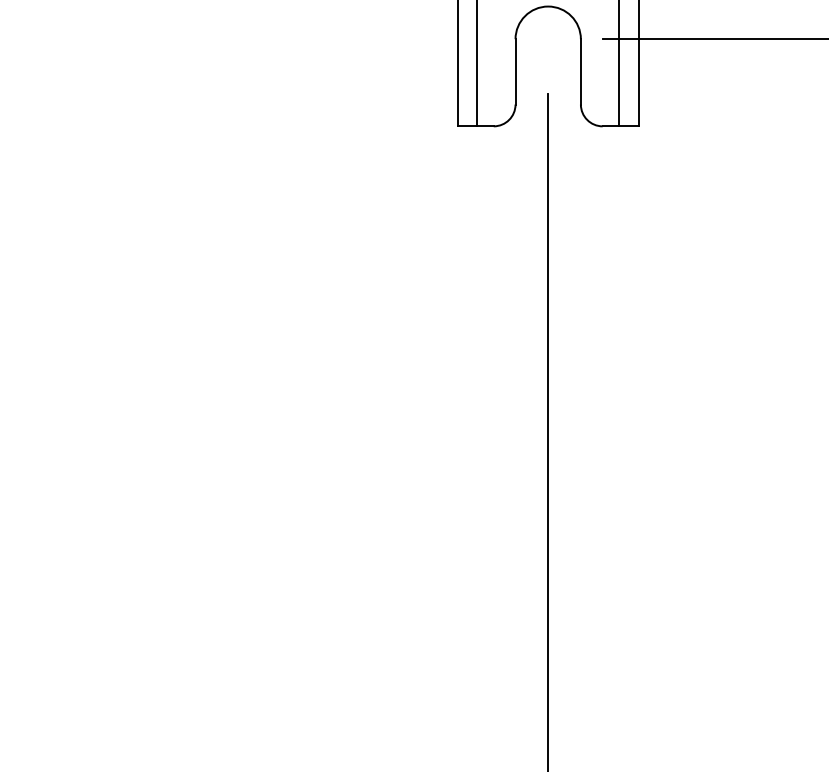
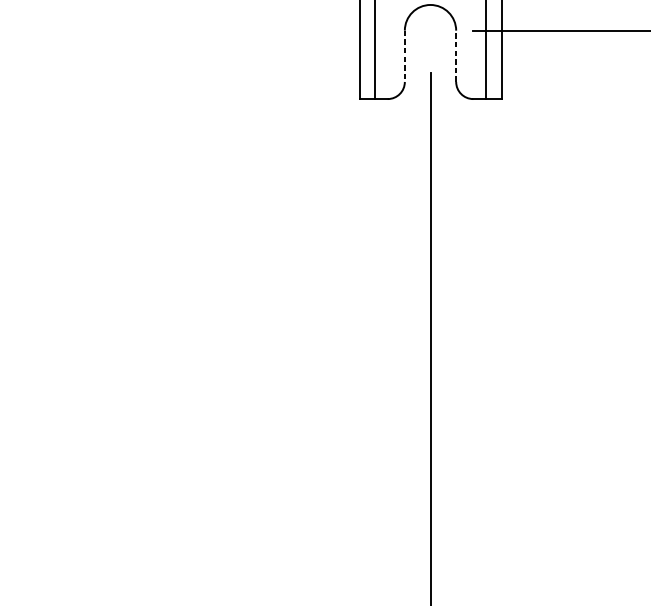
line: (515, 71) -> (404, 55), solid -> dashed
line: (580, 71) -> (455, 55), solid -> dashed

